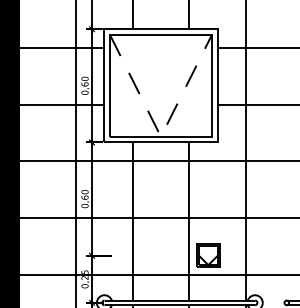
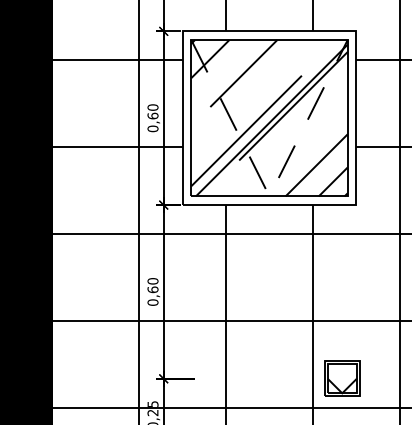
hatch: (160, 85) -> (268, 117), added

